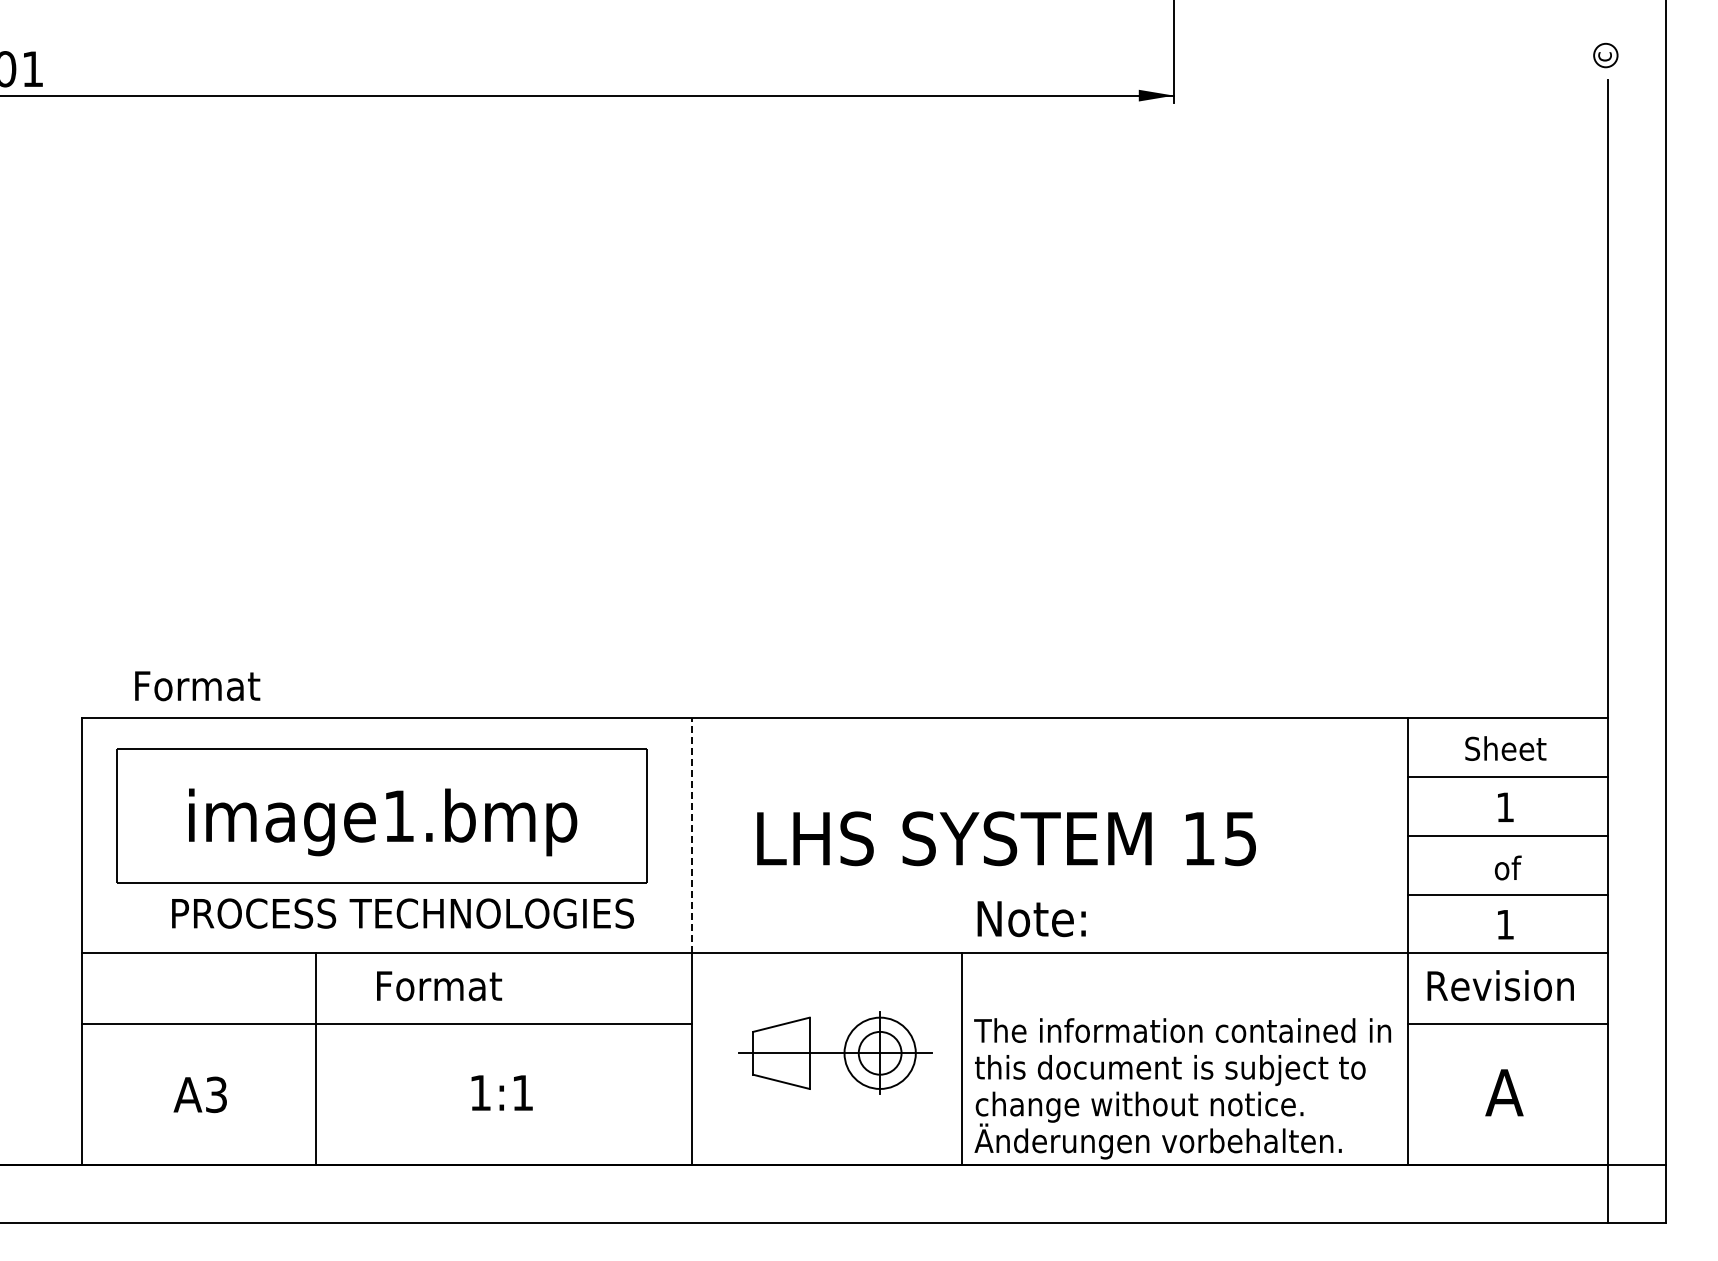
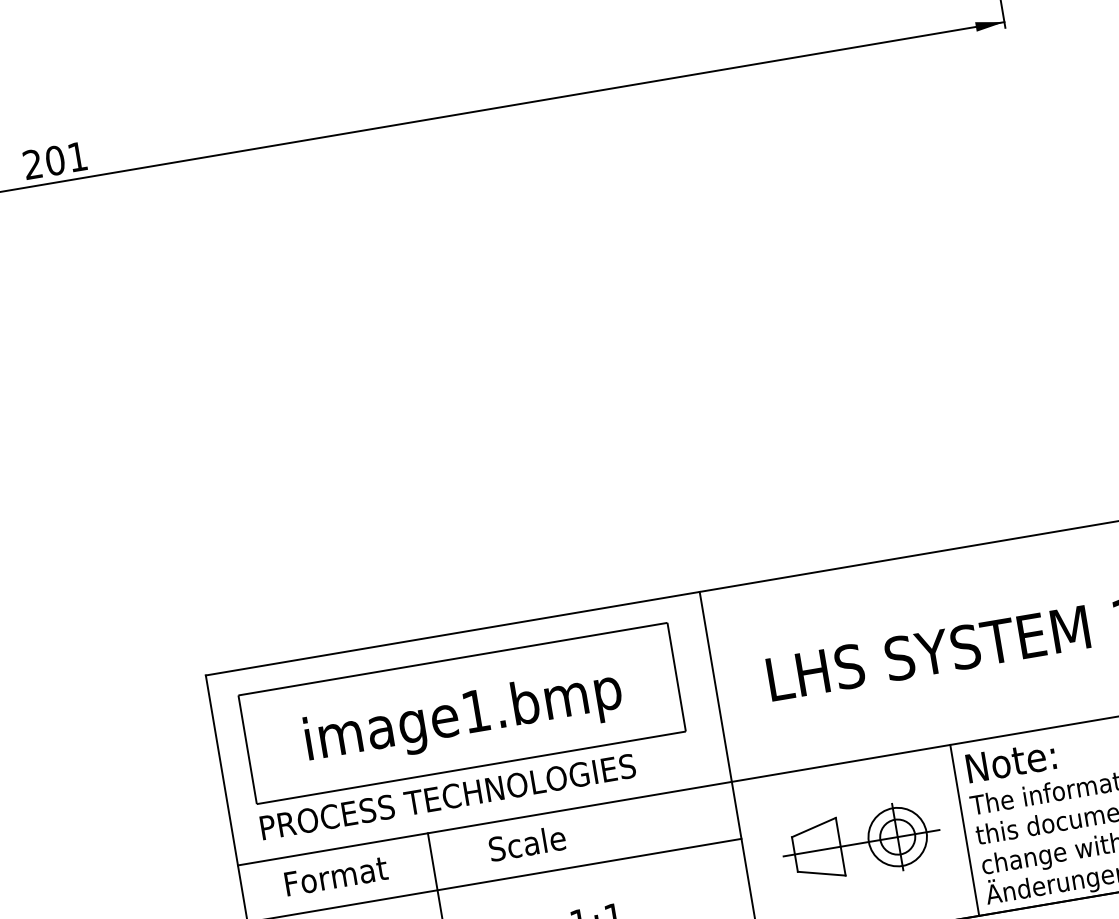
text: (197, 686) -> (336, 876), moved
line: (692, 835) -> (716, 686), dashed -> solid
text: (402, 913) -> (447, 796), moved
text: (1031, 919) -> (1011, 762), moved
text: (439, 985) -> (531, 842), Format -> Scale

